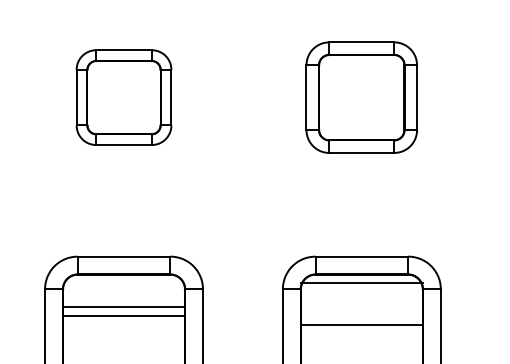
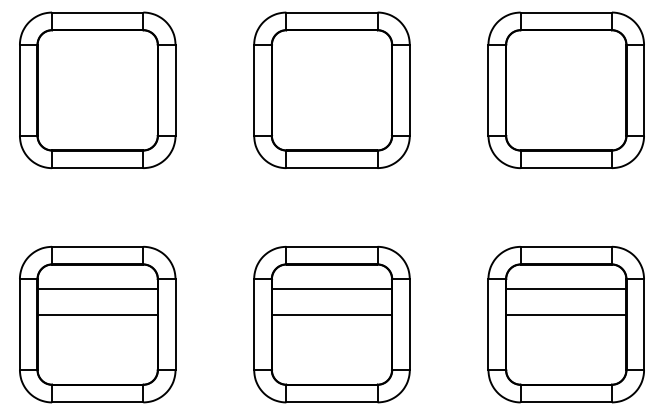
part: (123, 96) -> (331, 89), size x1.67
part: (361, 96) -> (565, 89), size x1.43
line: (362, 283) -> (566, 289), moved
line: (123, 307) -> (331, 314), moved
line: (123, 316) -> (331, 289), moved

